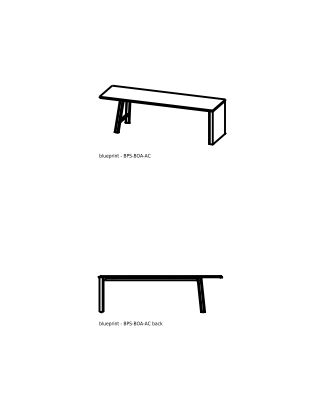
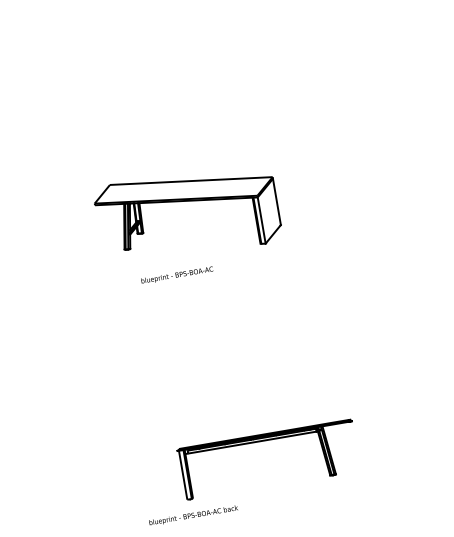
text: (124, 156) -> (176, 276), moved
part: (159, 281) -> (264, 442), moved

